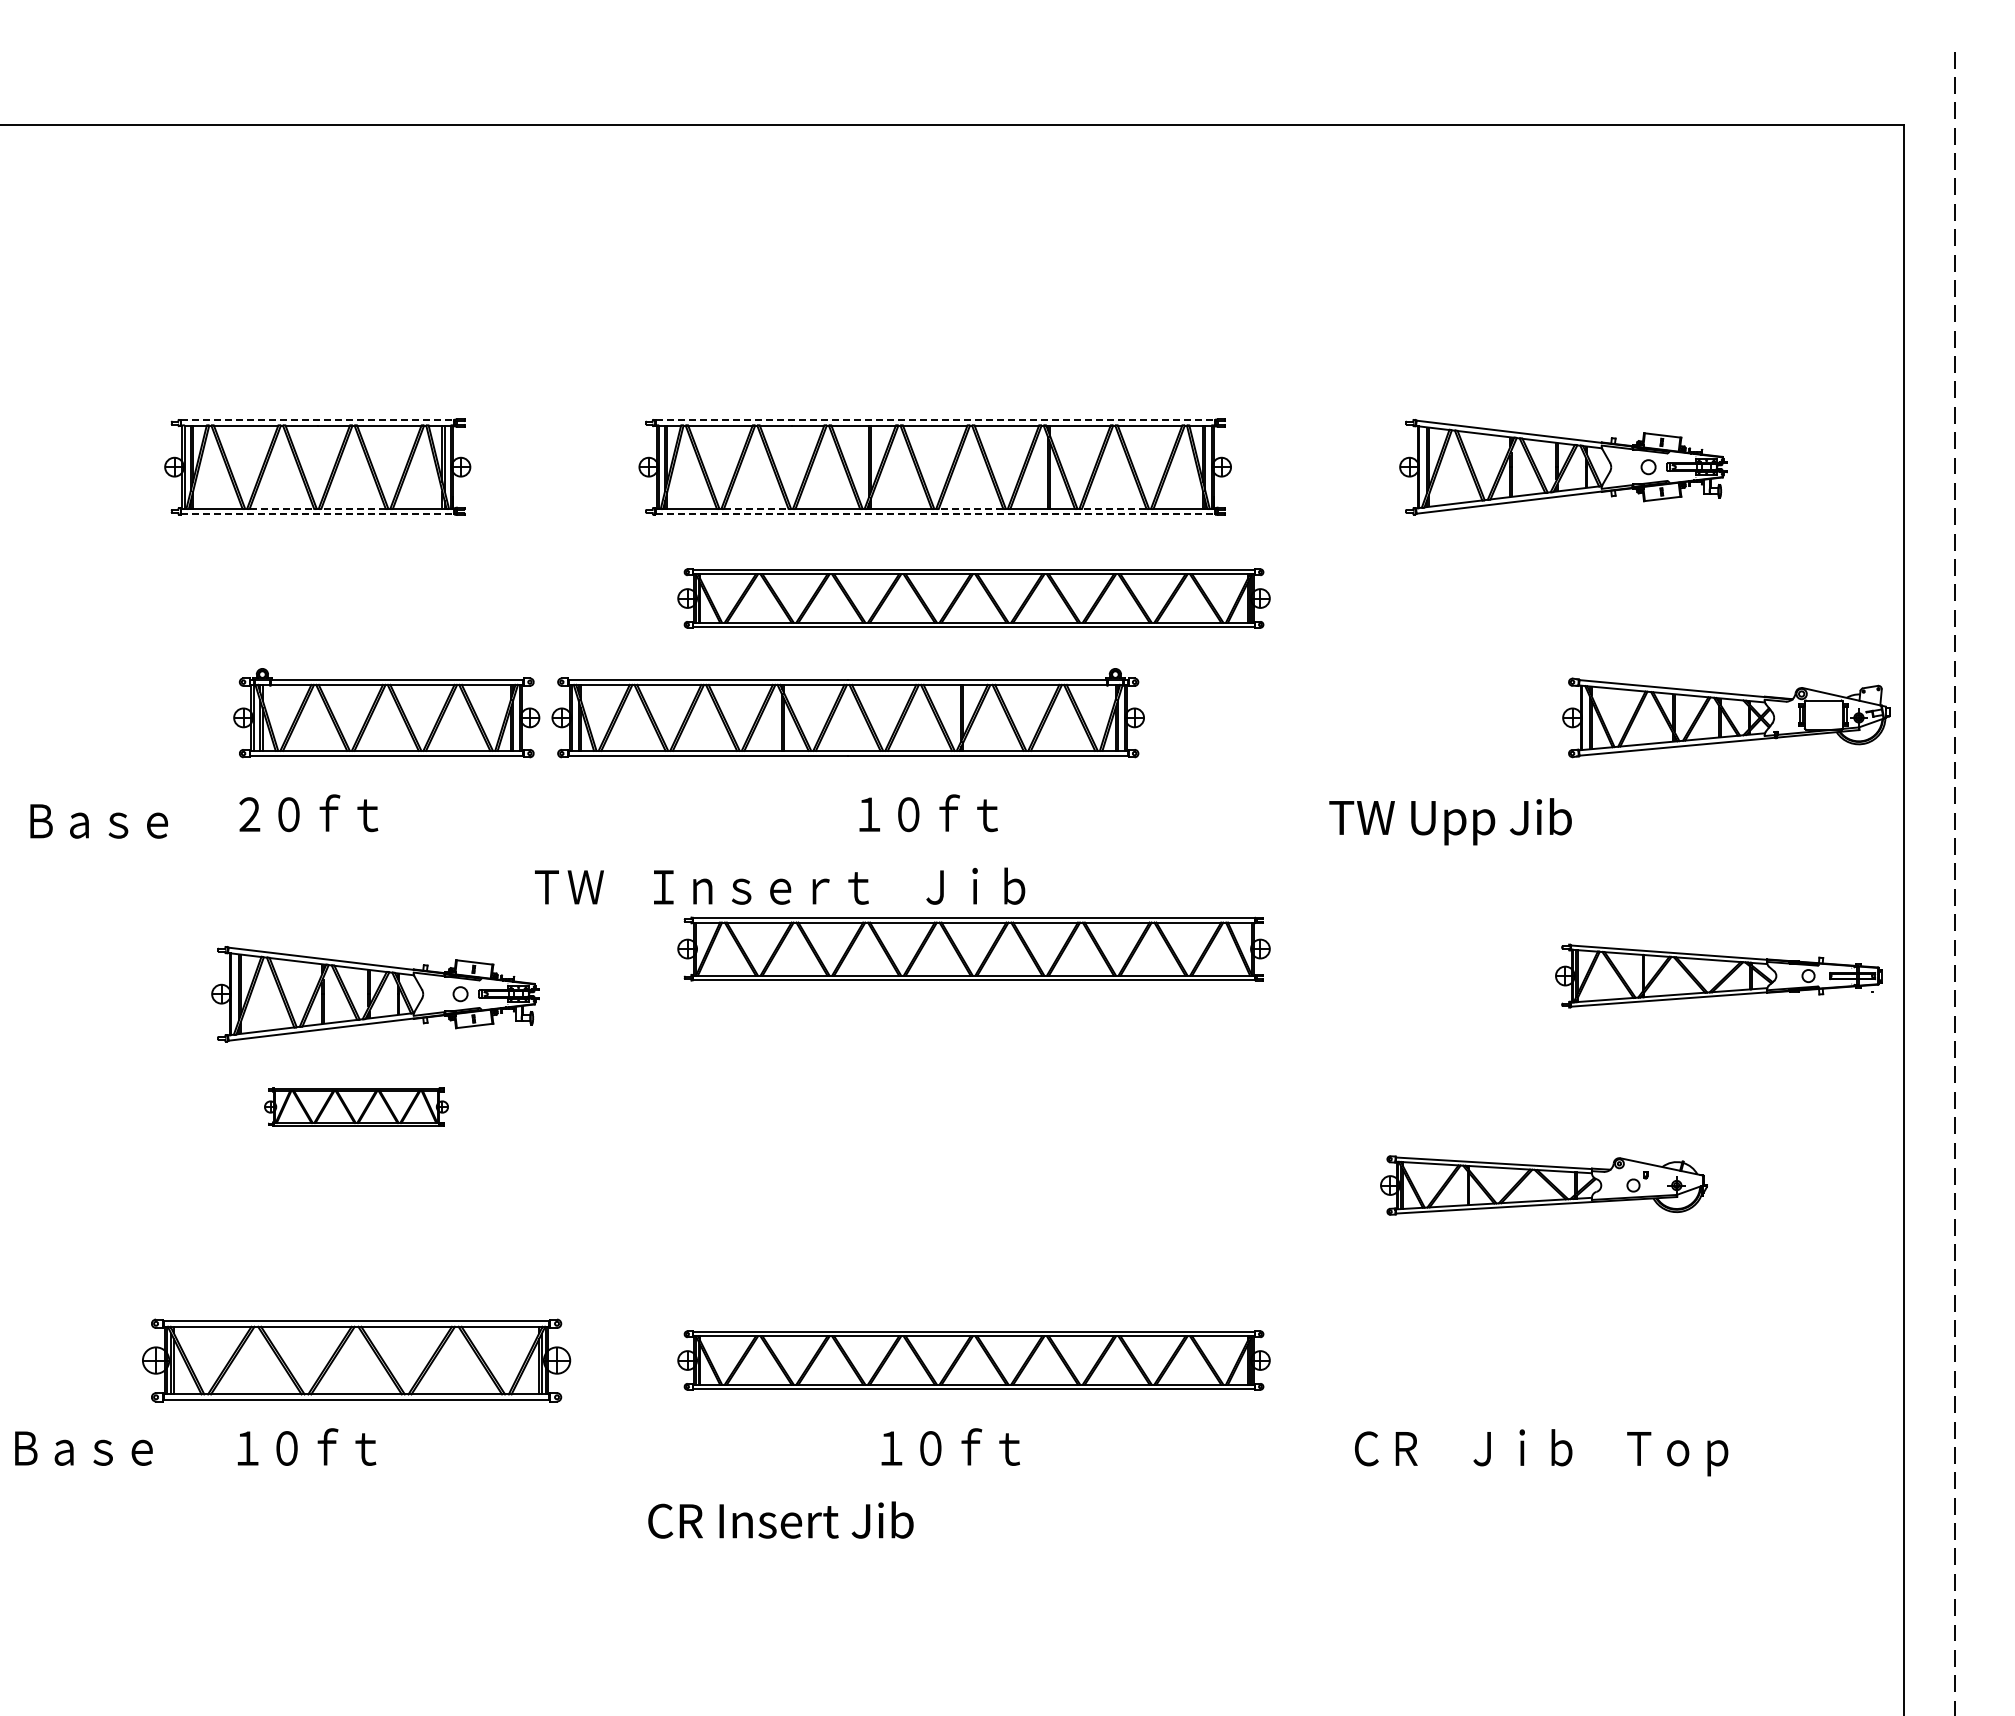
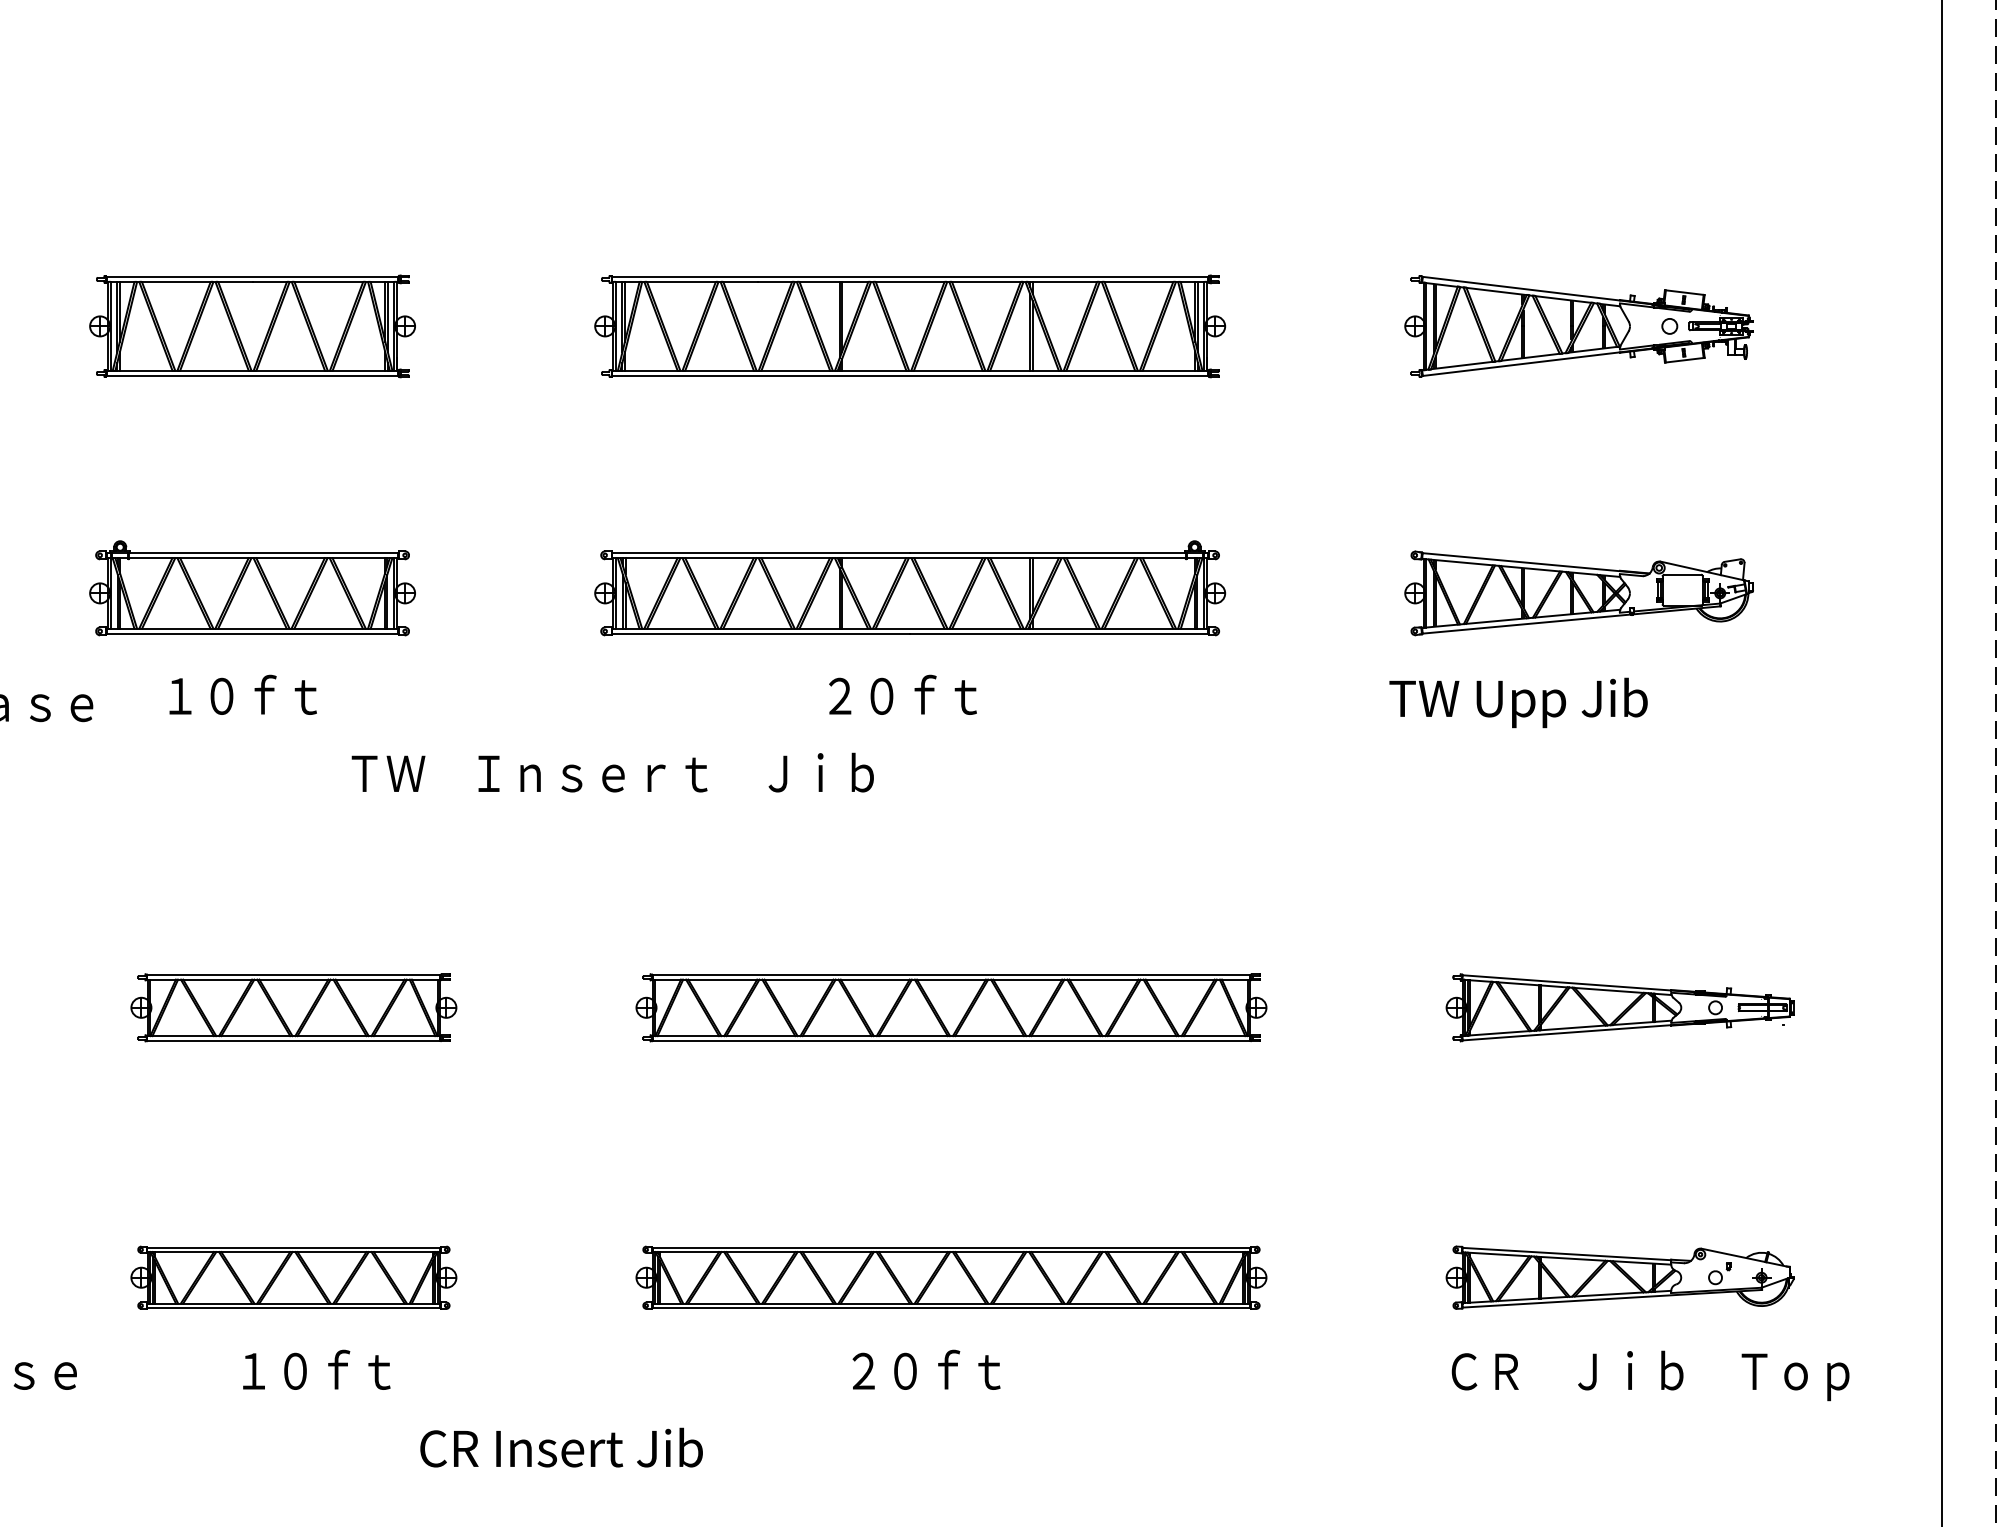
line: (318, 420) -> (253, 276), dashed -> solid
line: (935, 420) -> (910, 276), dashed -> solid
line: (282, 508) -> (215, 370), dashed -> solid
line: (353, 508) -> (290, 370), dashed -> solid
line: (756, 508) -> (719, 370), dashed -> solid
line: (970, 508) -> (947, 370), dashed -> solid
line: (1113, 508) -> (1099, 370), dashed -> solid
line: (318, 514) -> (253, 376), dashed -> solid
line: (935, 514) -> (910, 376), dashed -> solid
part: (973, 598) -> (950, 466), removed
part: (386, 713) -> (252, 588), moved
part: (847, 713) -> (909, 588), moved
part: (1726, 717) -> (1579, 592), moved
text: (249, 814) -> (179, 696), ２０ｆｔ -> １０ｆｔ
text: (869, 814) -> (840, 696), １０ｆｔ -> ２０ｆｔ
text: (1450, 821) -> (1518, 702), moved
text: (780, 885) -> (613, 771), moved
part: (973, 948) -> (950, 1007), moved
part: (1718, 975) -> (1619, 1007), moved
part: (375, 994) -> (314, 887), removed
part: (356, 1106) -> (293, 1007), size x1.67
part: (1543, 1185) -> (1619, 1277), moved
part: (356, 1360) -> (293, 1277), size x0.71
text: (306, 1446) -> (316, 1369), moved
text: (891, 1447) -> (863, 1370), １０ｆｔ -> ２０ｆｔ
text: (1541, 1452) -> (1650, 1375), moved
text: (780, 1519) -> (561, 1447), moved

